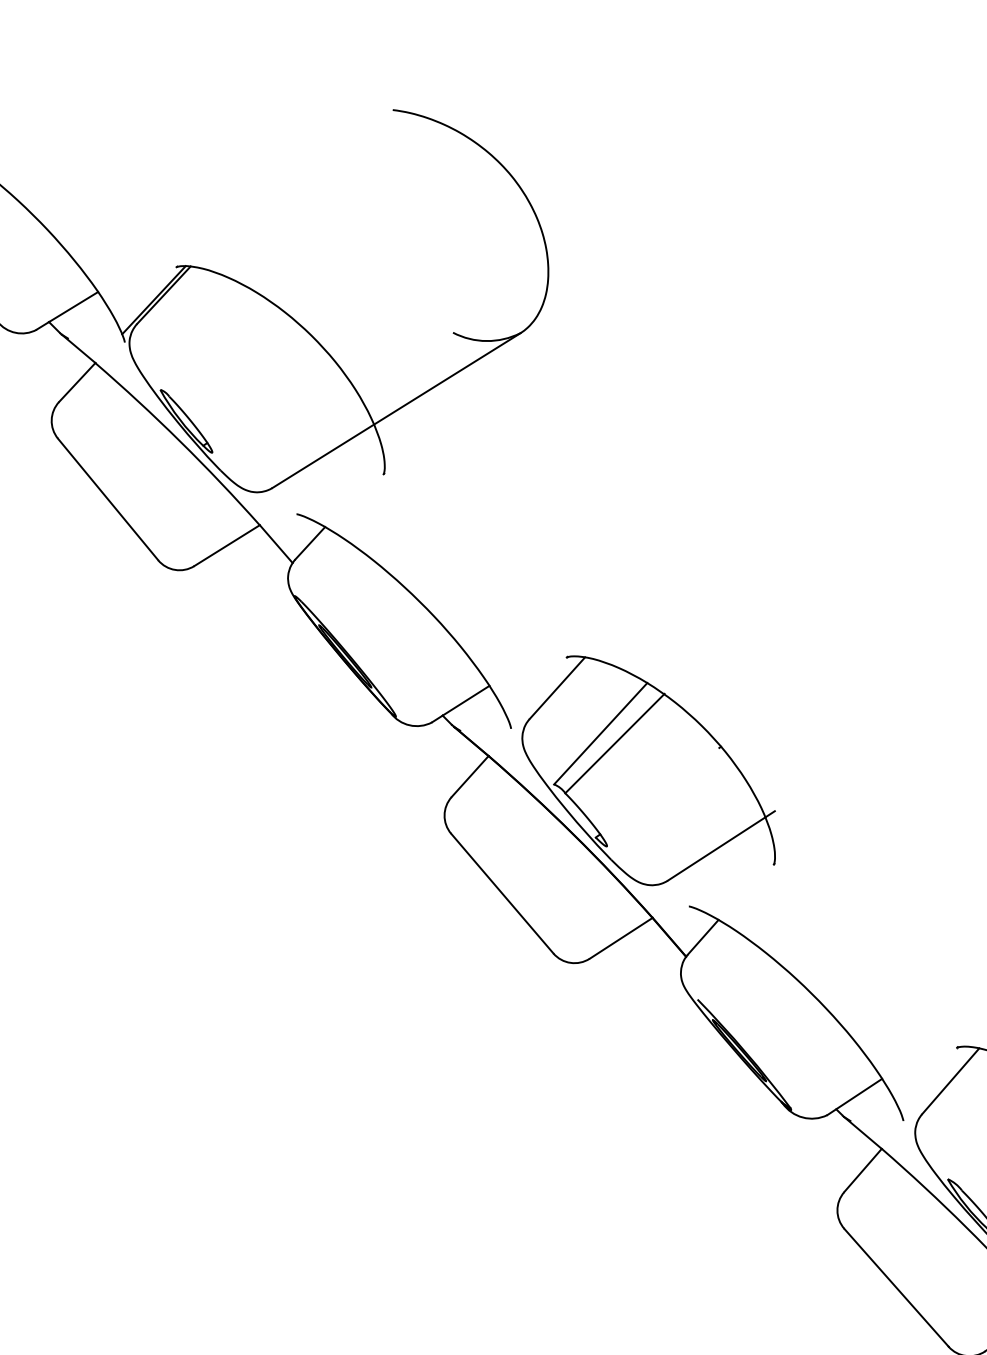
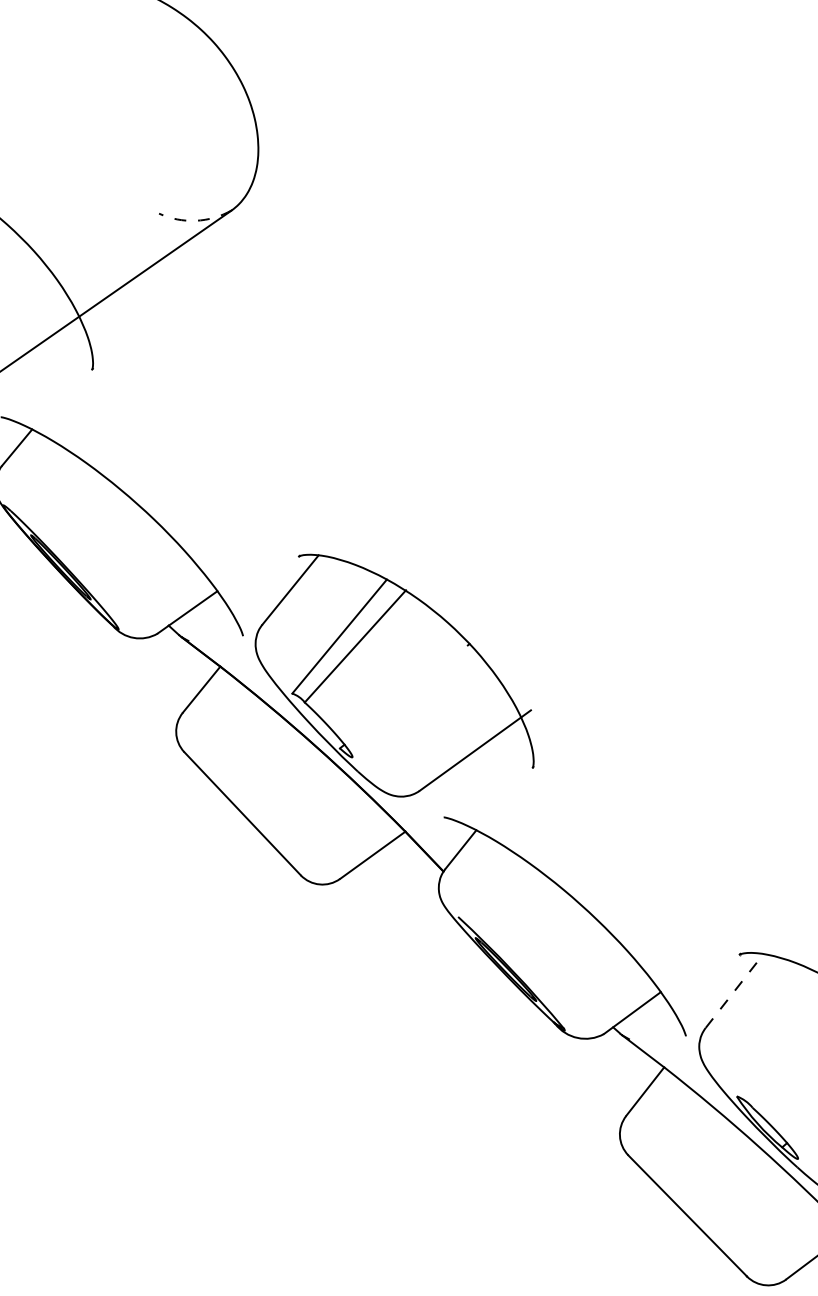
arc: (486, 341) -> (195, 221), solid -> dashed
line: (950, 1081) -> (734, 991), solid -> dashed

